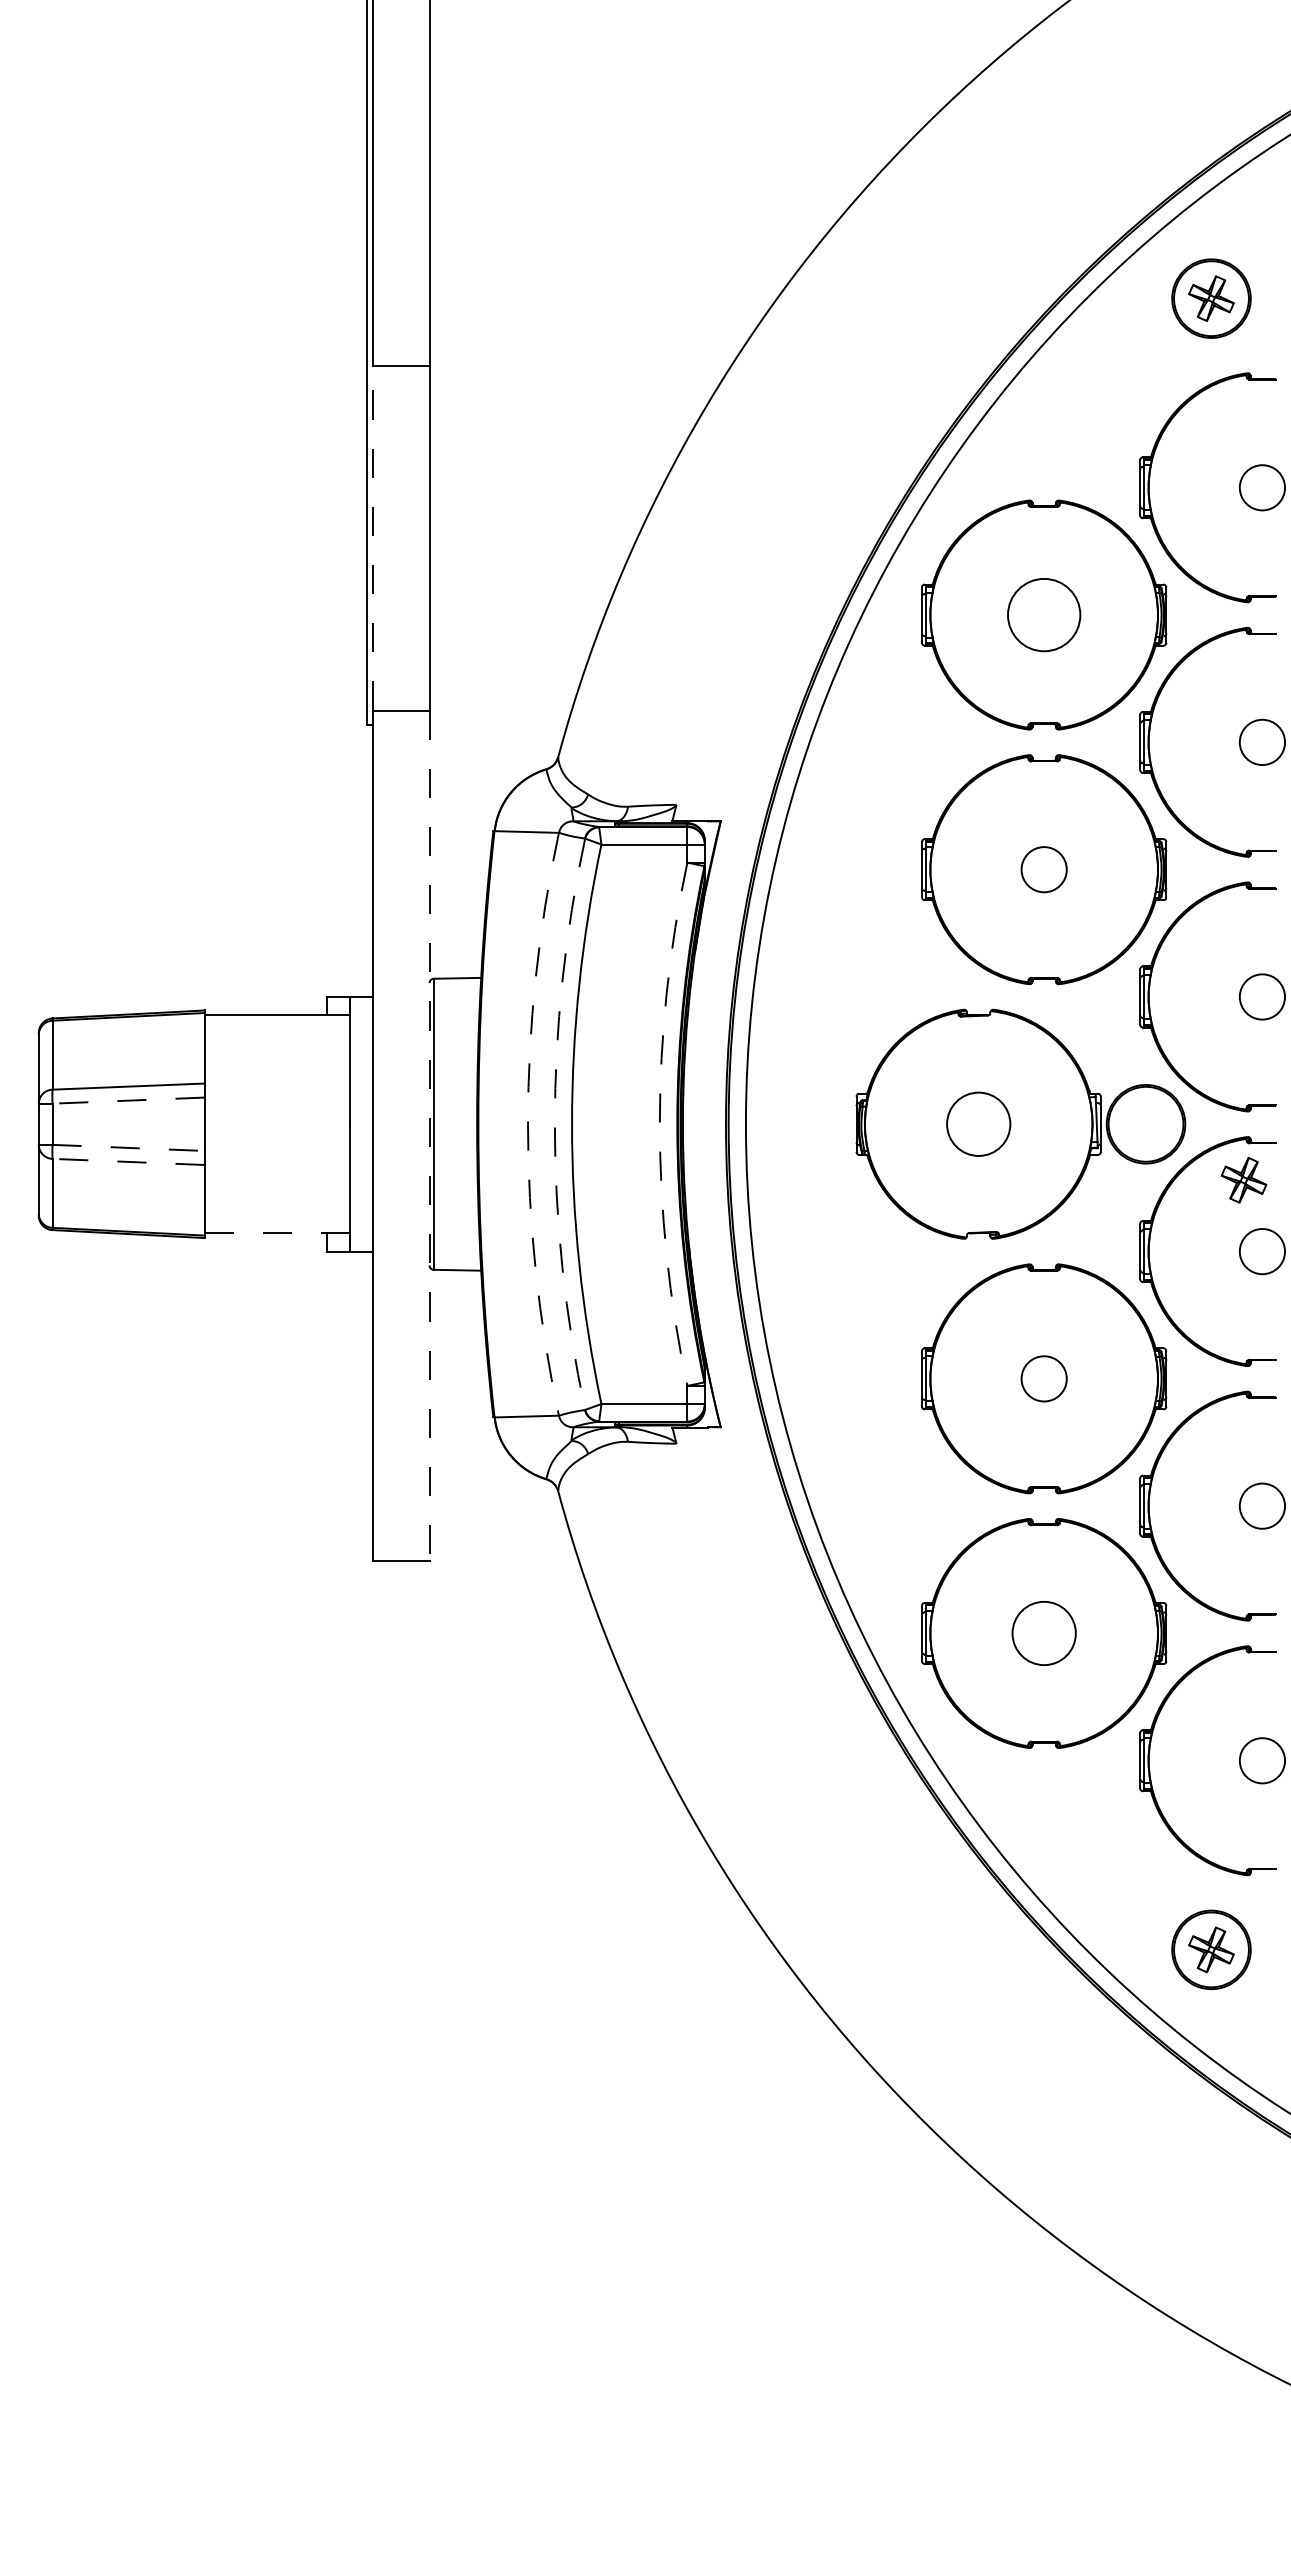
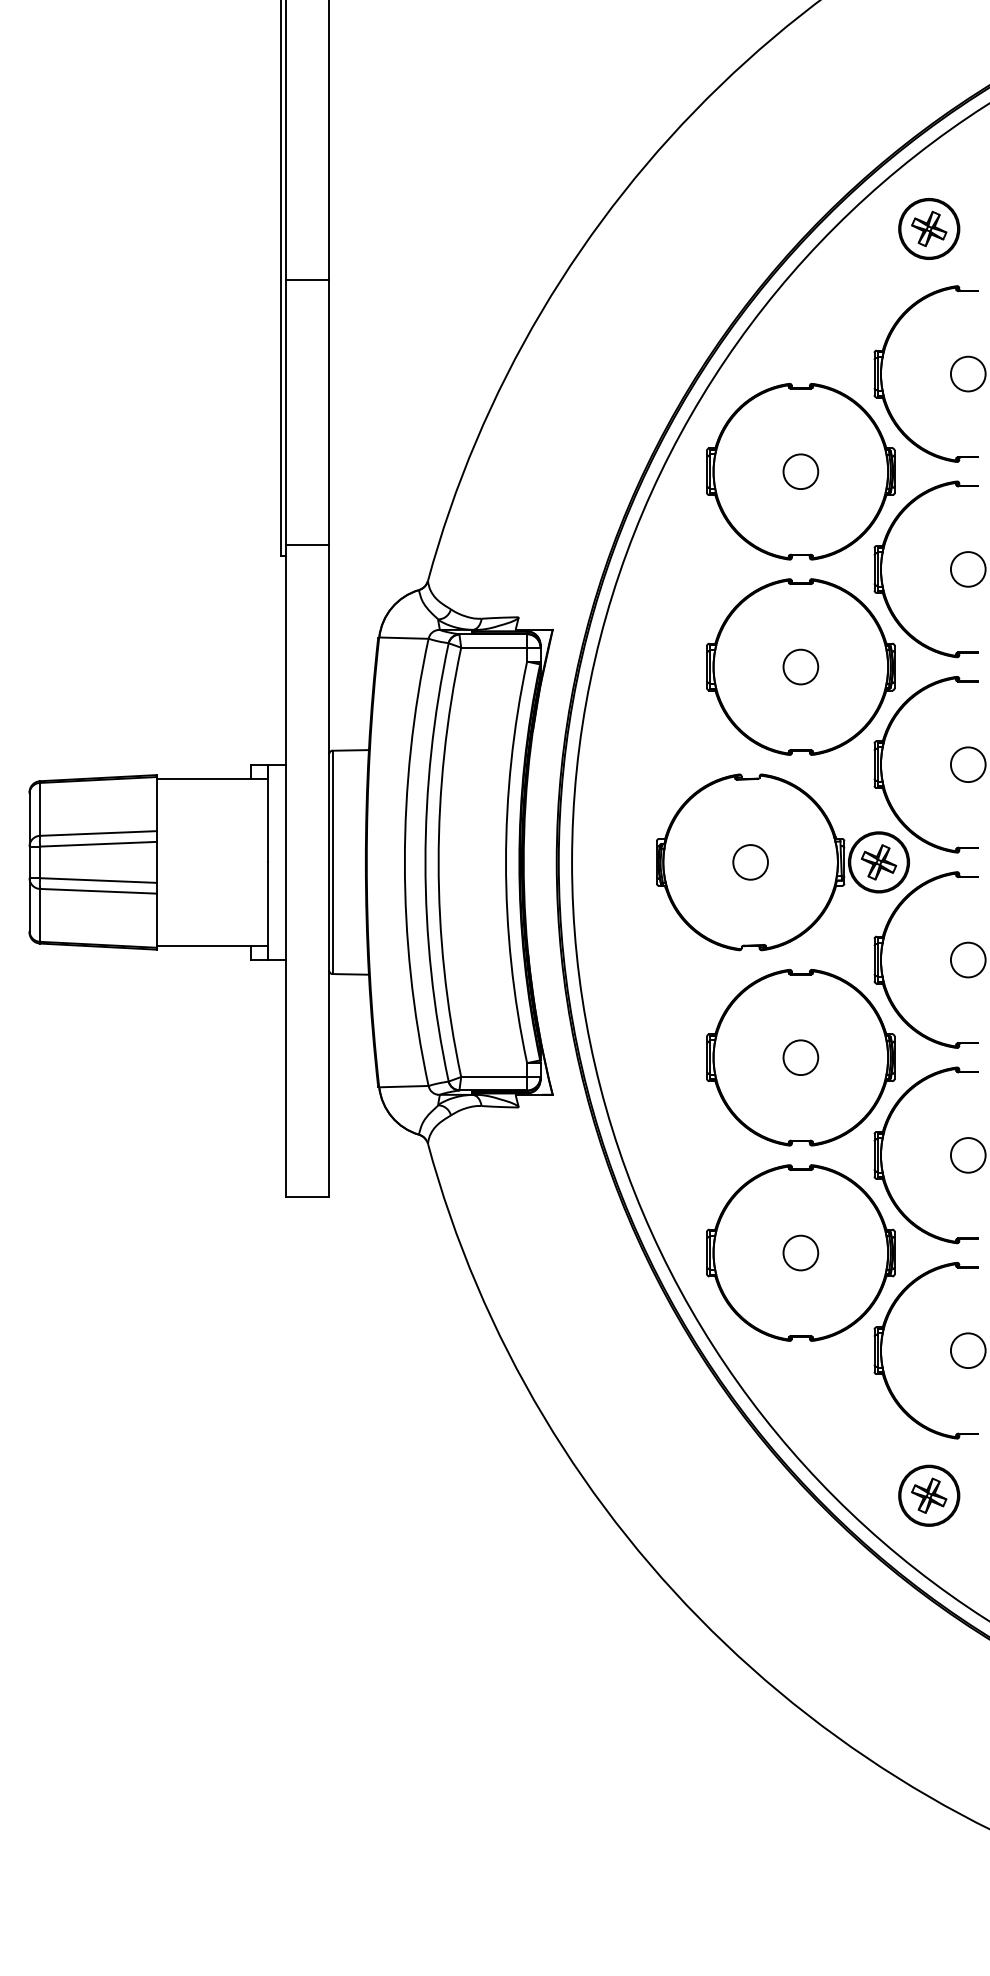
line: (372, 537) -> (285, 412), dashed -> solid
circle: (1043, 614) -> (800, 471), size x0.62
line: (128, 1100) -> (98, 844), dashed -> solid
circle: (978, 1123) -> (750, 861), size x0.71
arc: (528, 1124) -> (405, 862), dashed -> solid
arc: (554, 1124) -> (425, 862), dashed -> solid
arc: (659, 1124) -> (505, 862), dashed -> solid
line: (429, 1136) -> (329, 871), dashed -> solid
line: (129, 1147) -> (99, 880), dashed -> solid
line: (128, 1161) -> (98, 890), dashed -> solid
part: (1243, 1180) -> (878, 862), moved
line: (277, 1233) -> (212, 946), dashed -> solid
circle: (1043, 1633) -> (800, 1253), size x0.71

